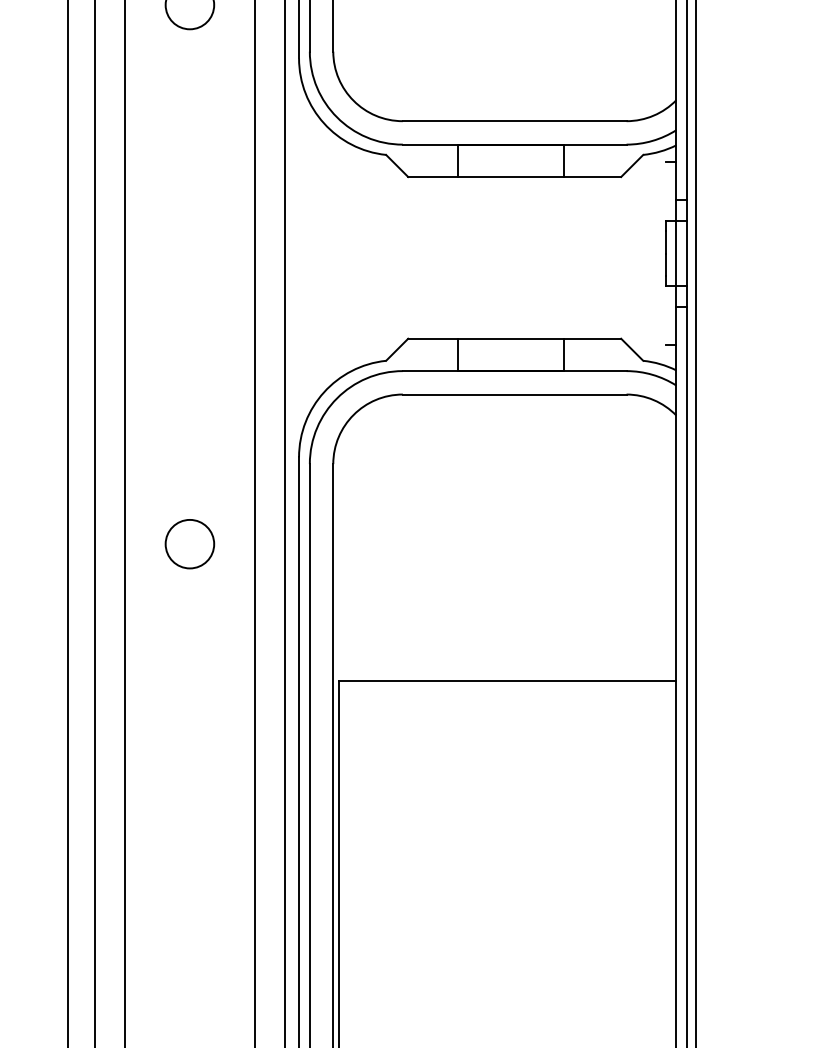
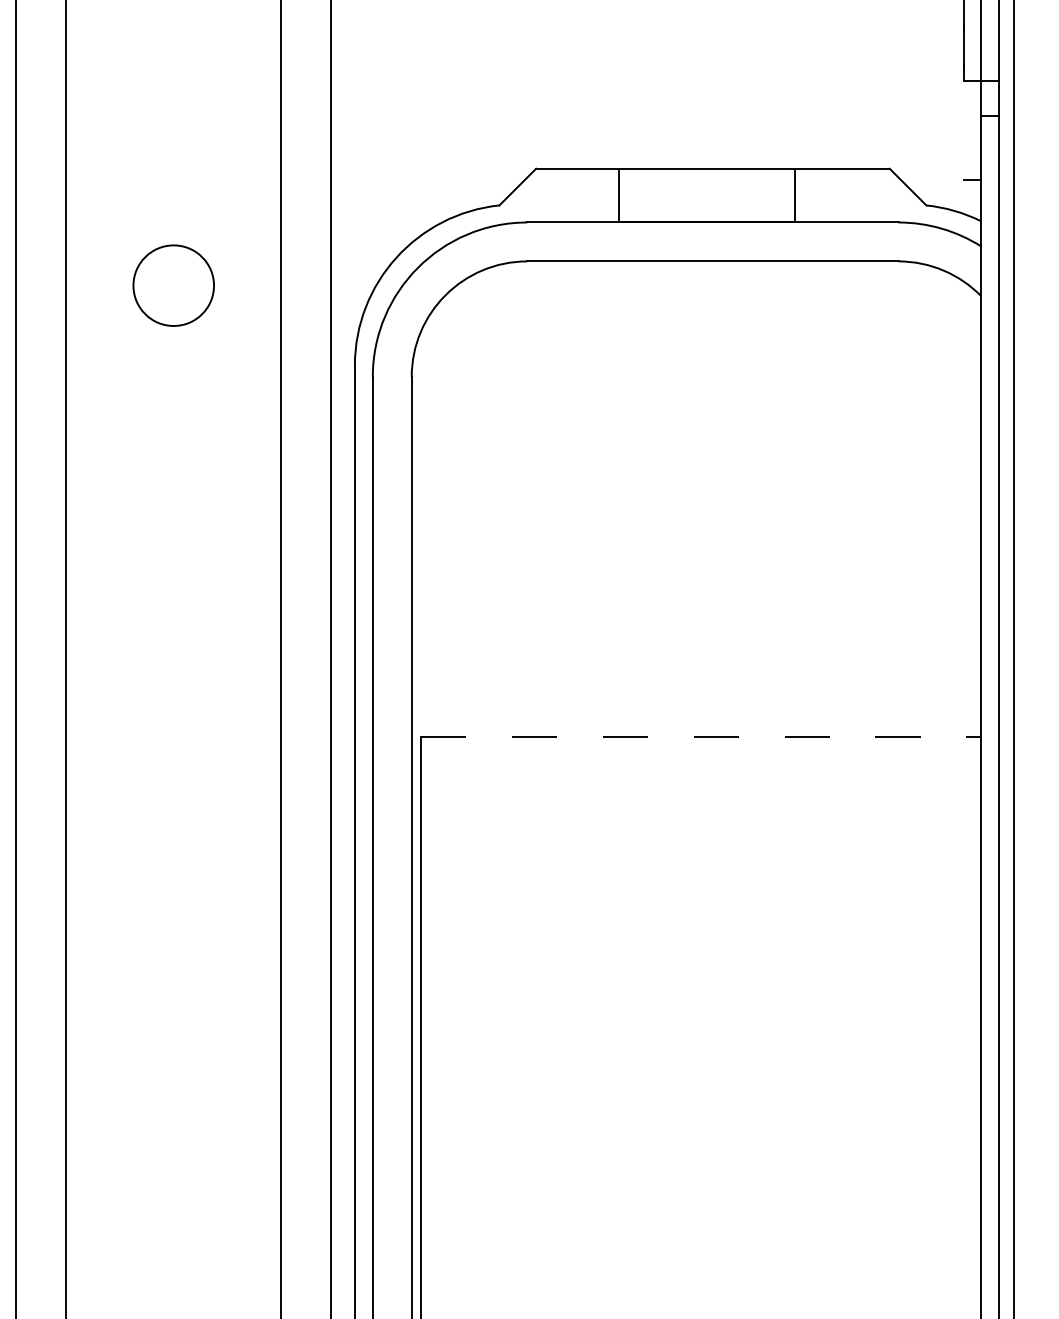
circle: (189, 544) -> (173, 286), moved
line: (507, 680) -> (700, 736), solid -> dashed

